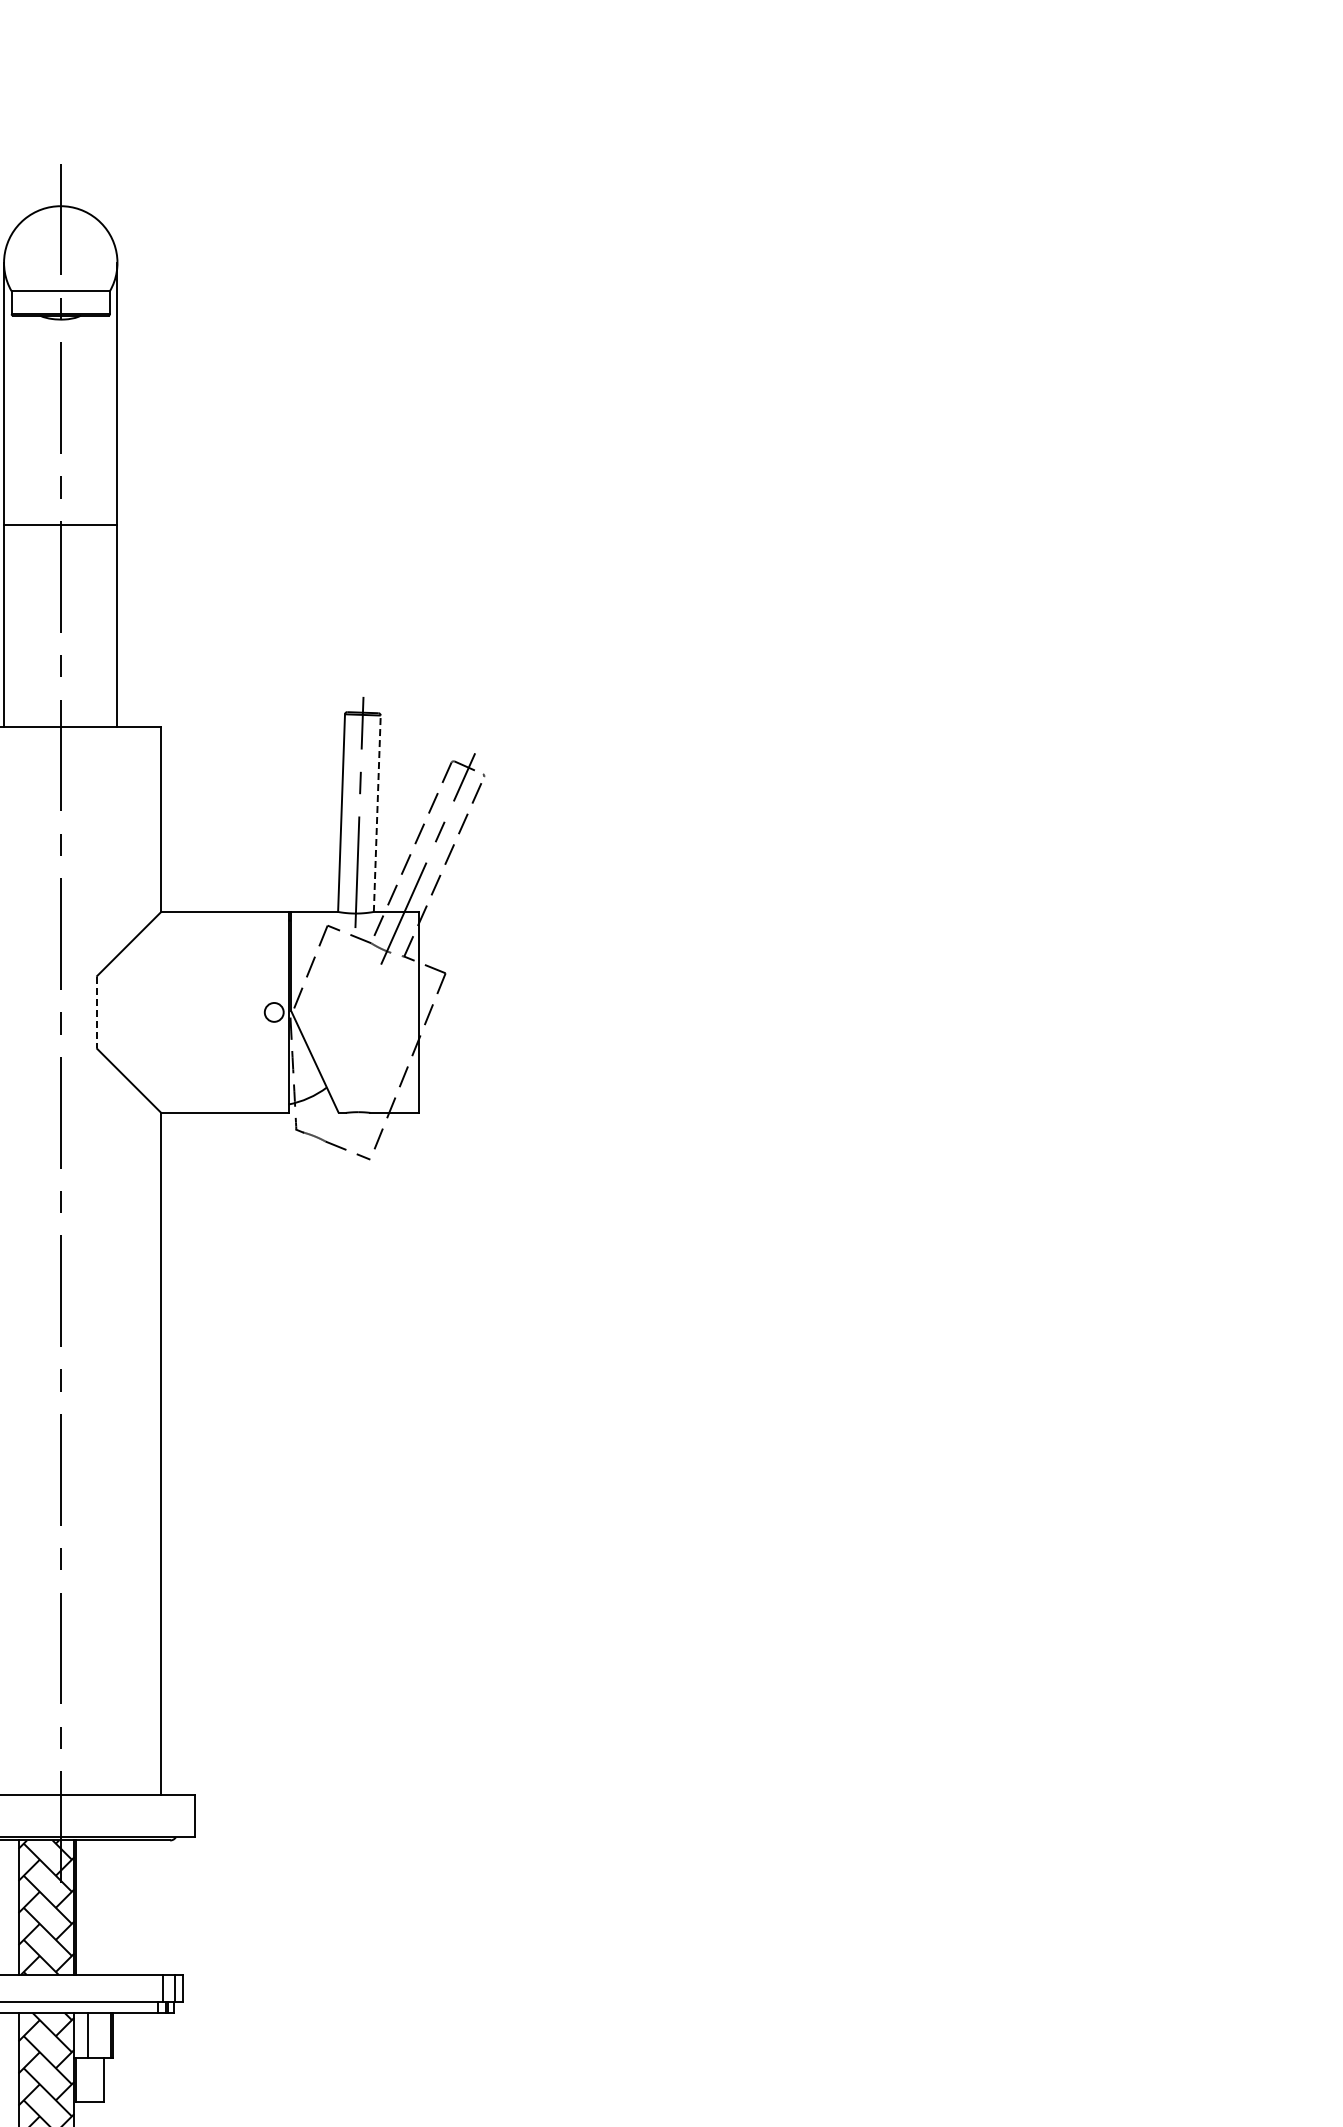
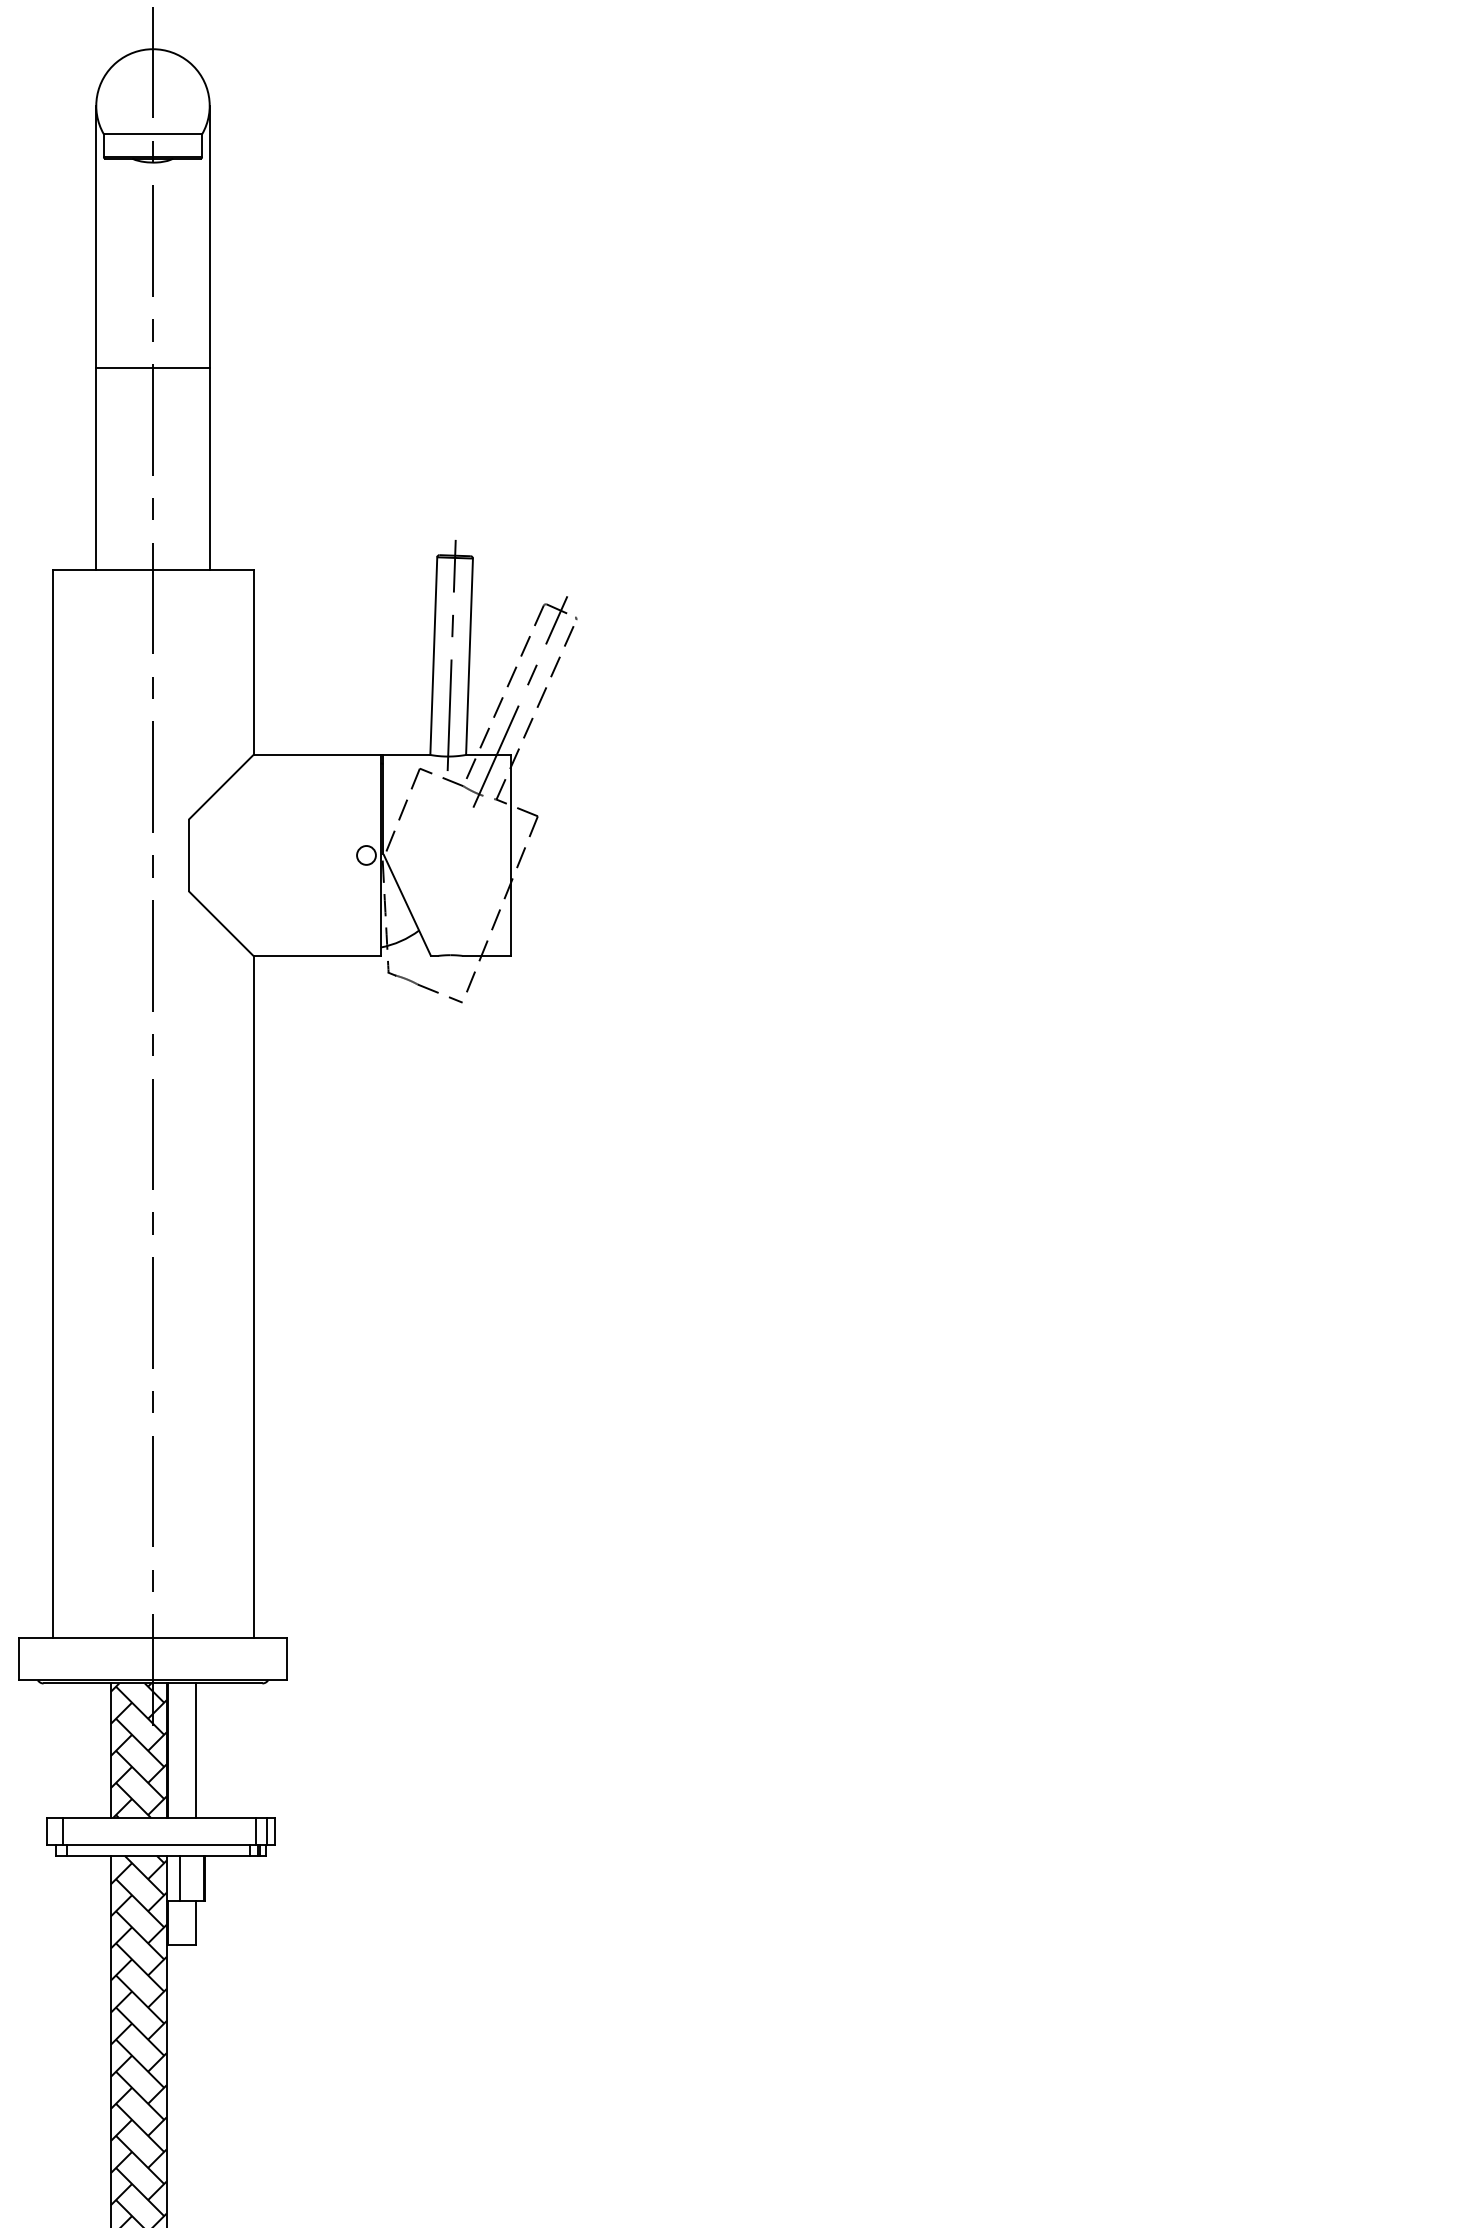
line: (377, 813) -> (469, 656), dashed -> solid
line: (96, 1012) -> (188, 855), dashed -> solid
line: (104, 1907) -> (196, 1750), added

